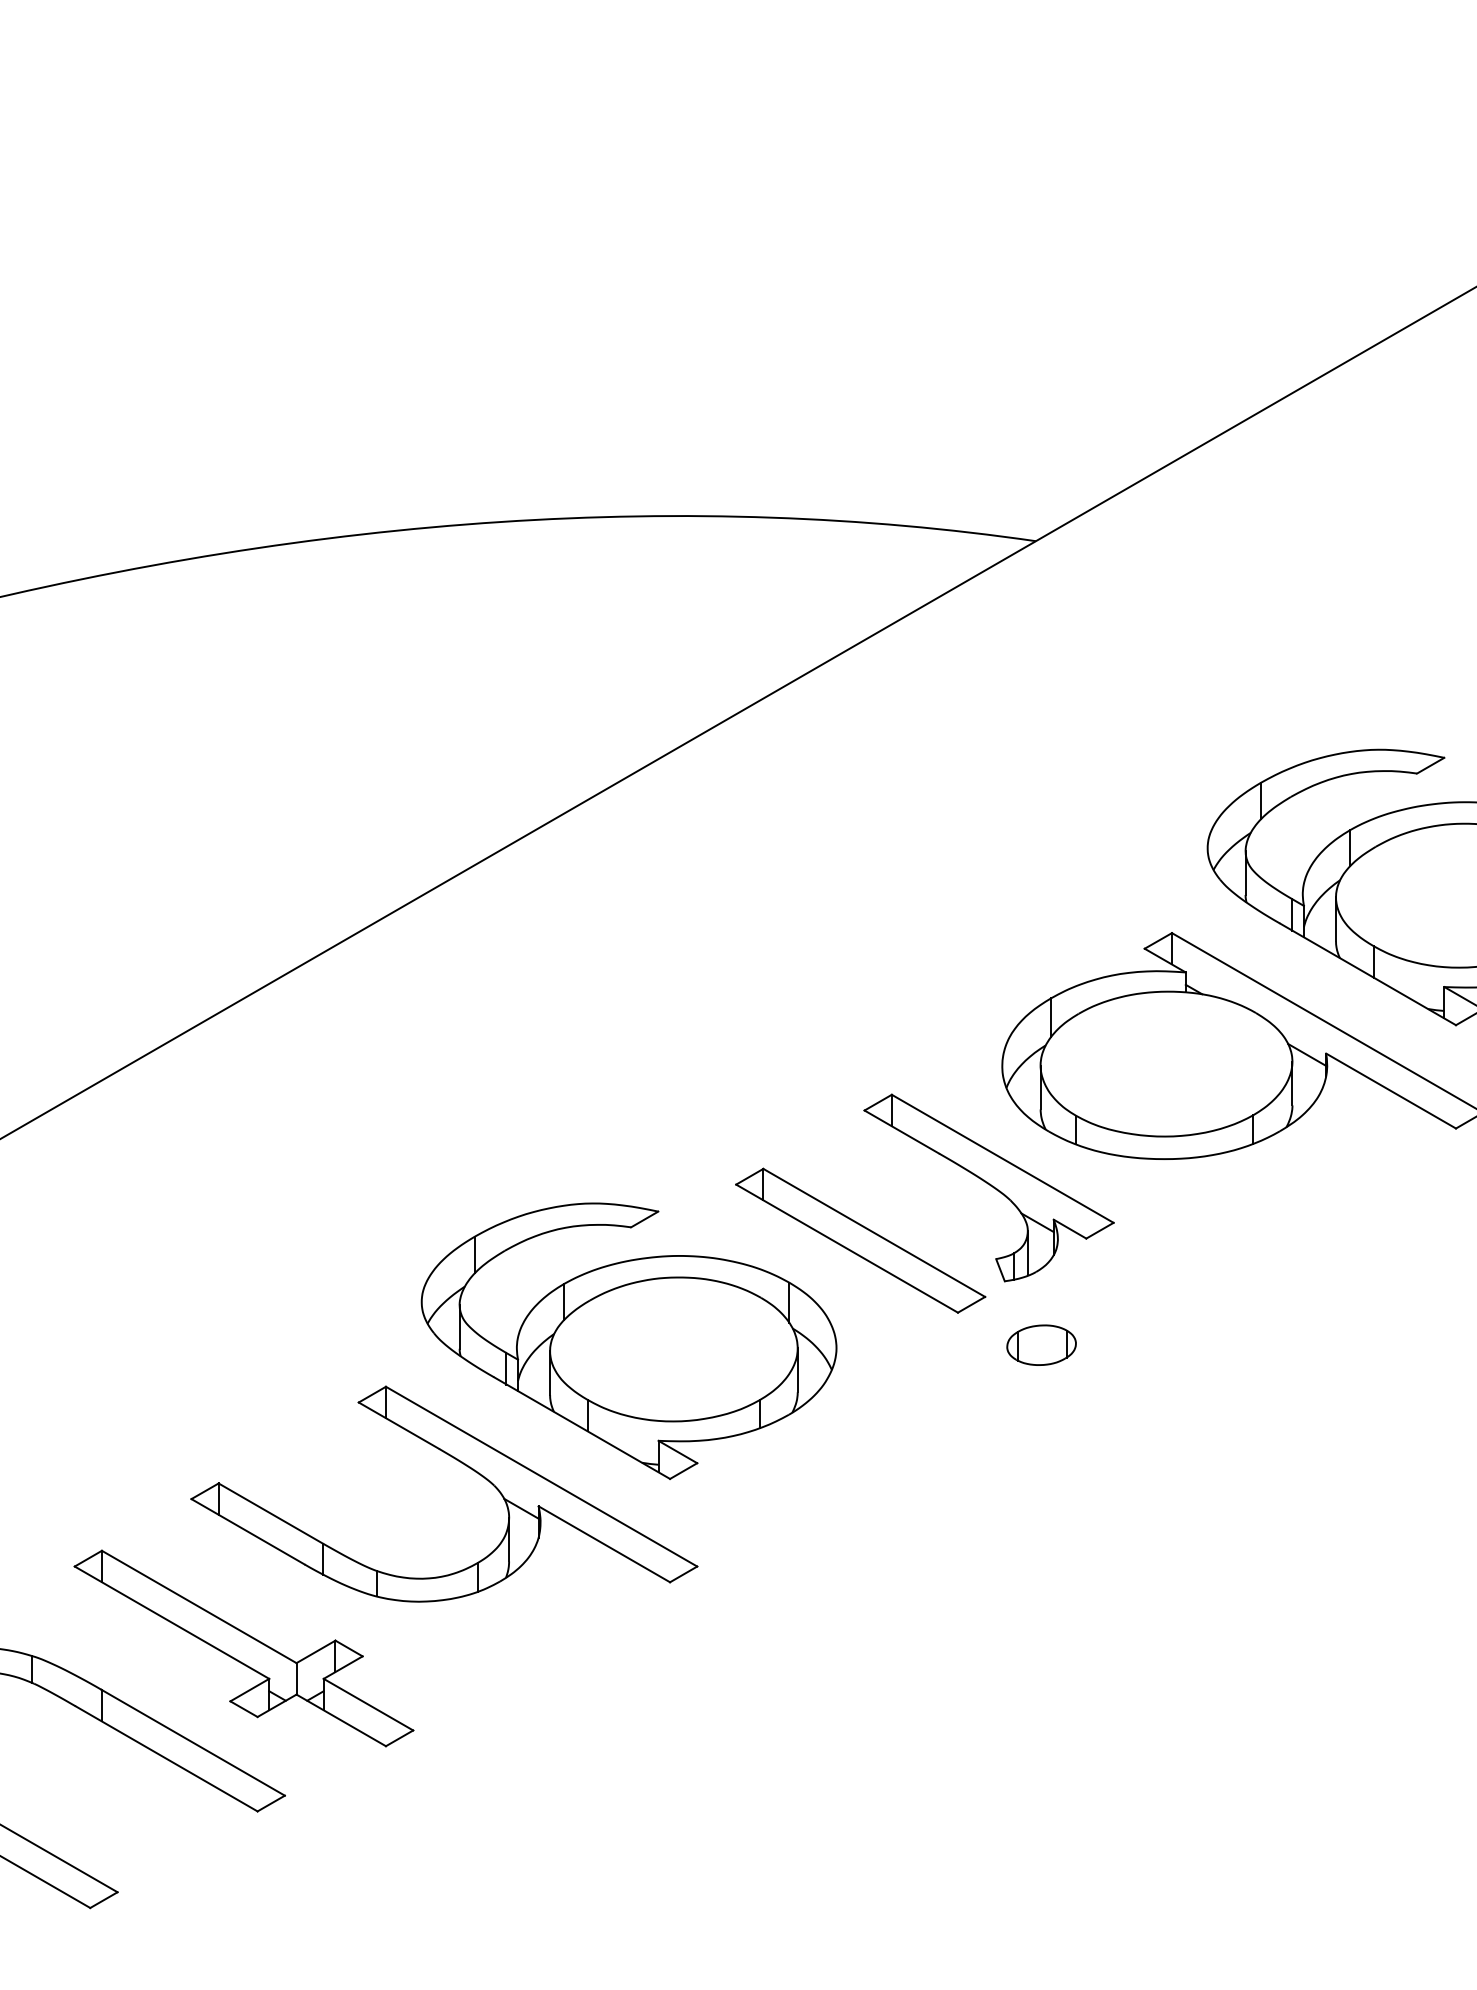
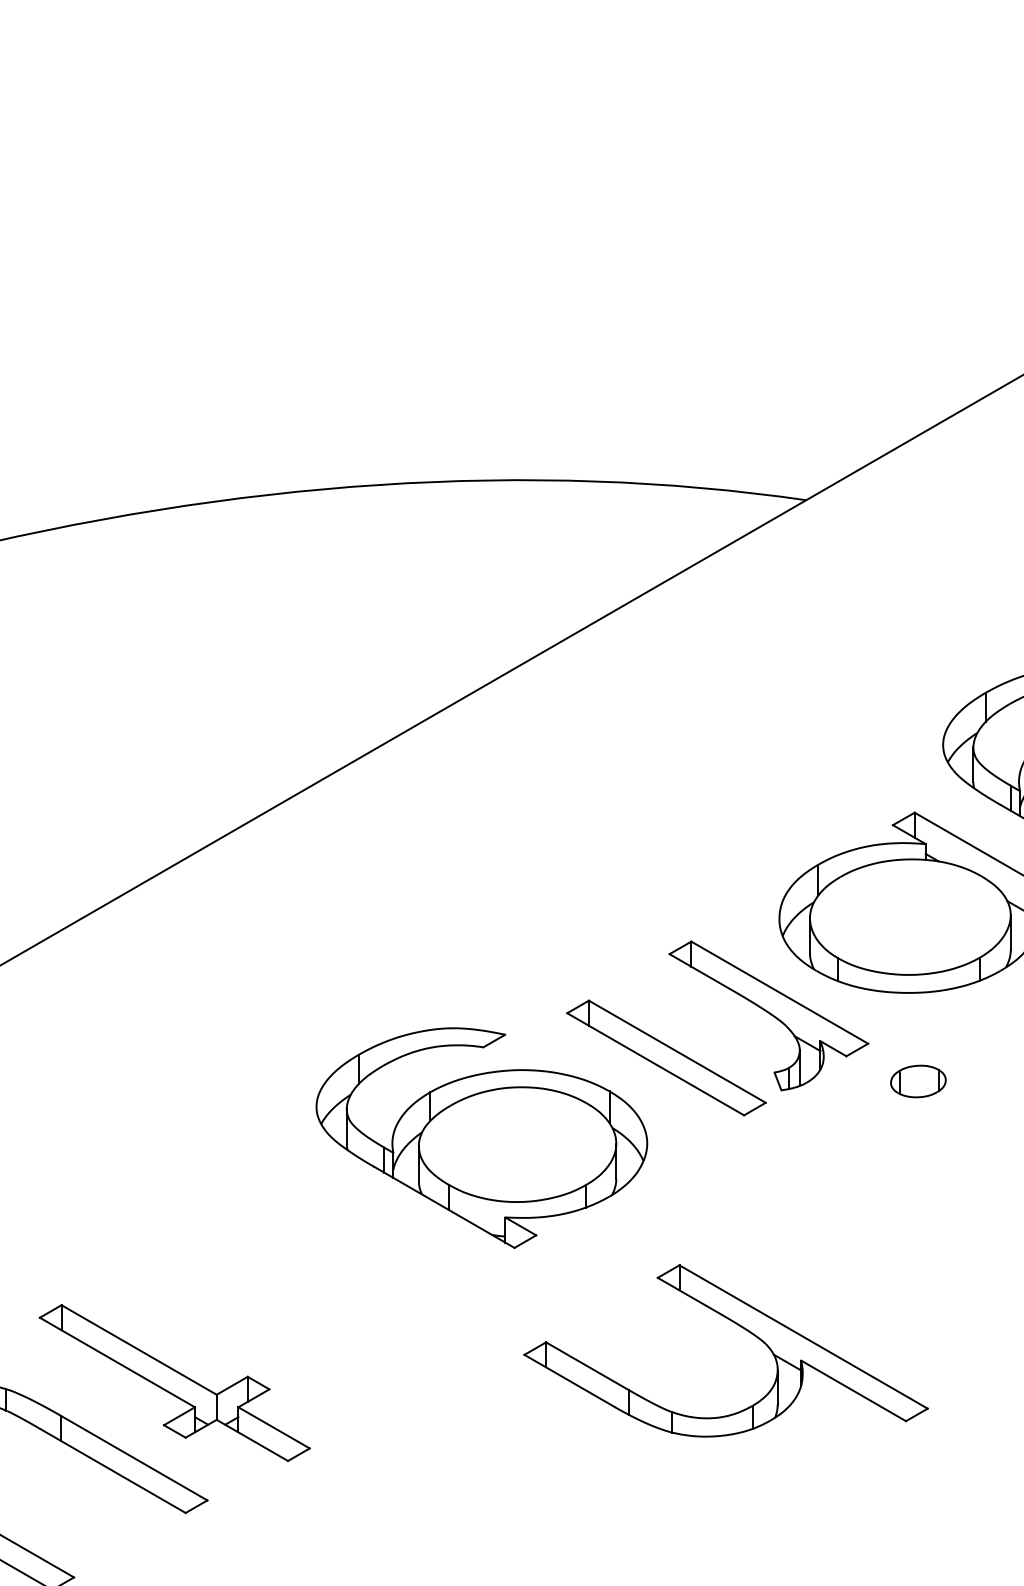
part: (1041, 1344) -> (918, 1080), moved
part: (464, 1465) -> (742, 1328), moved

